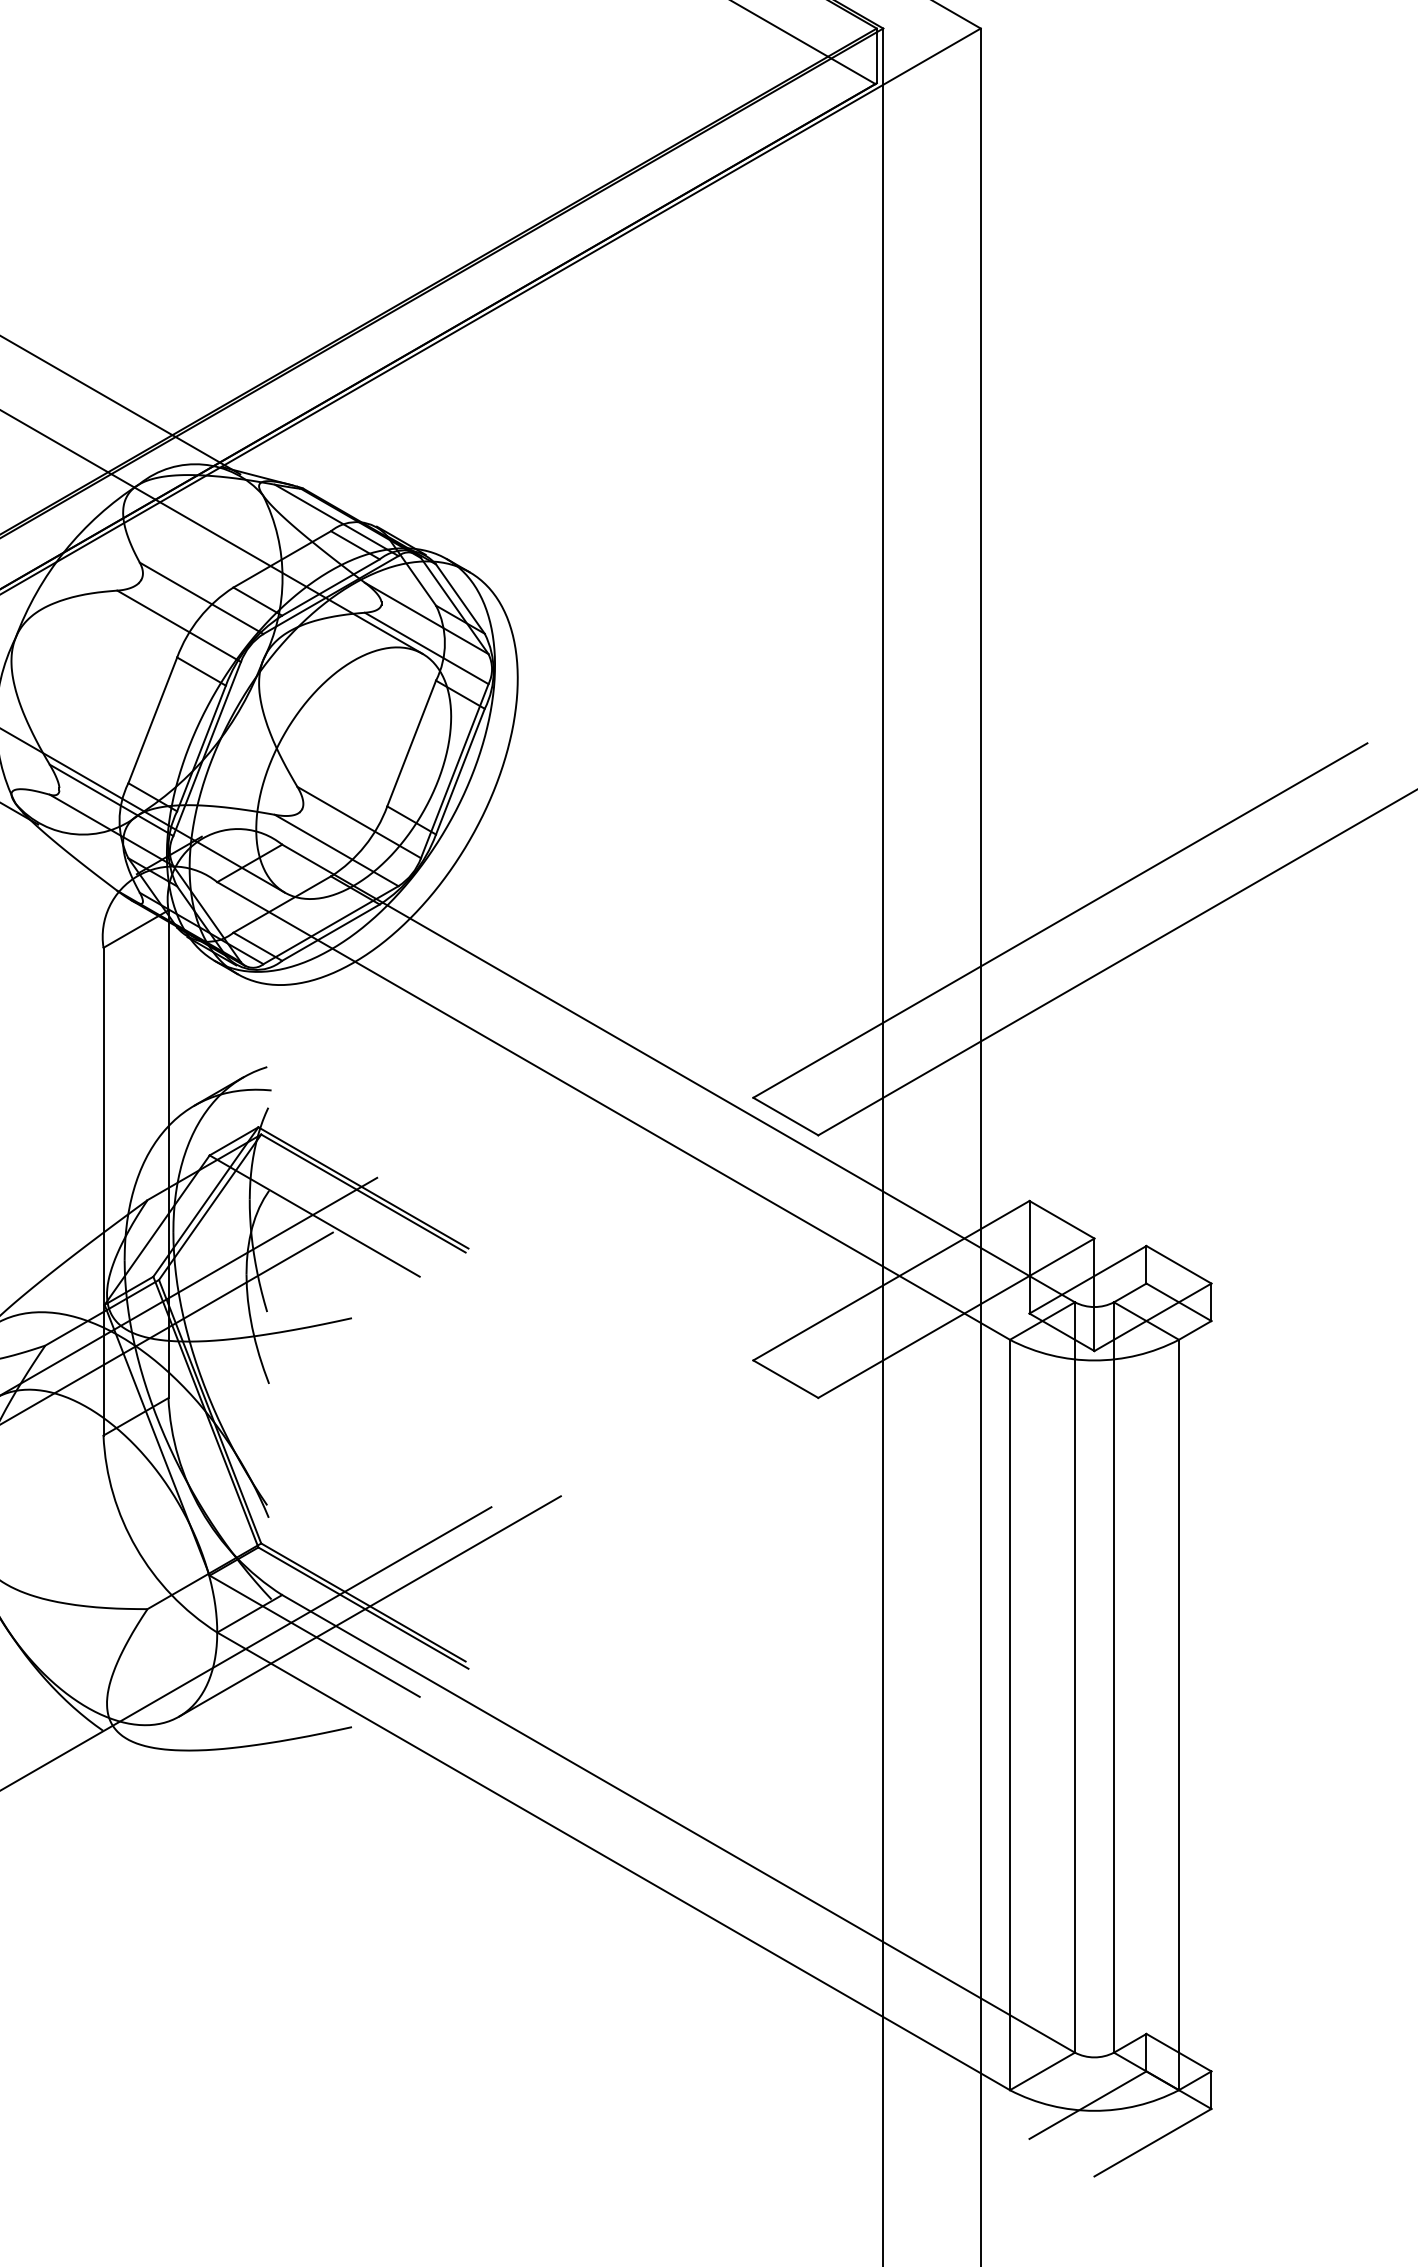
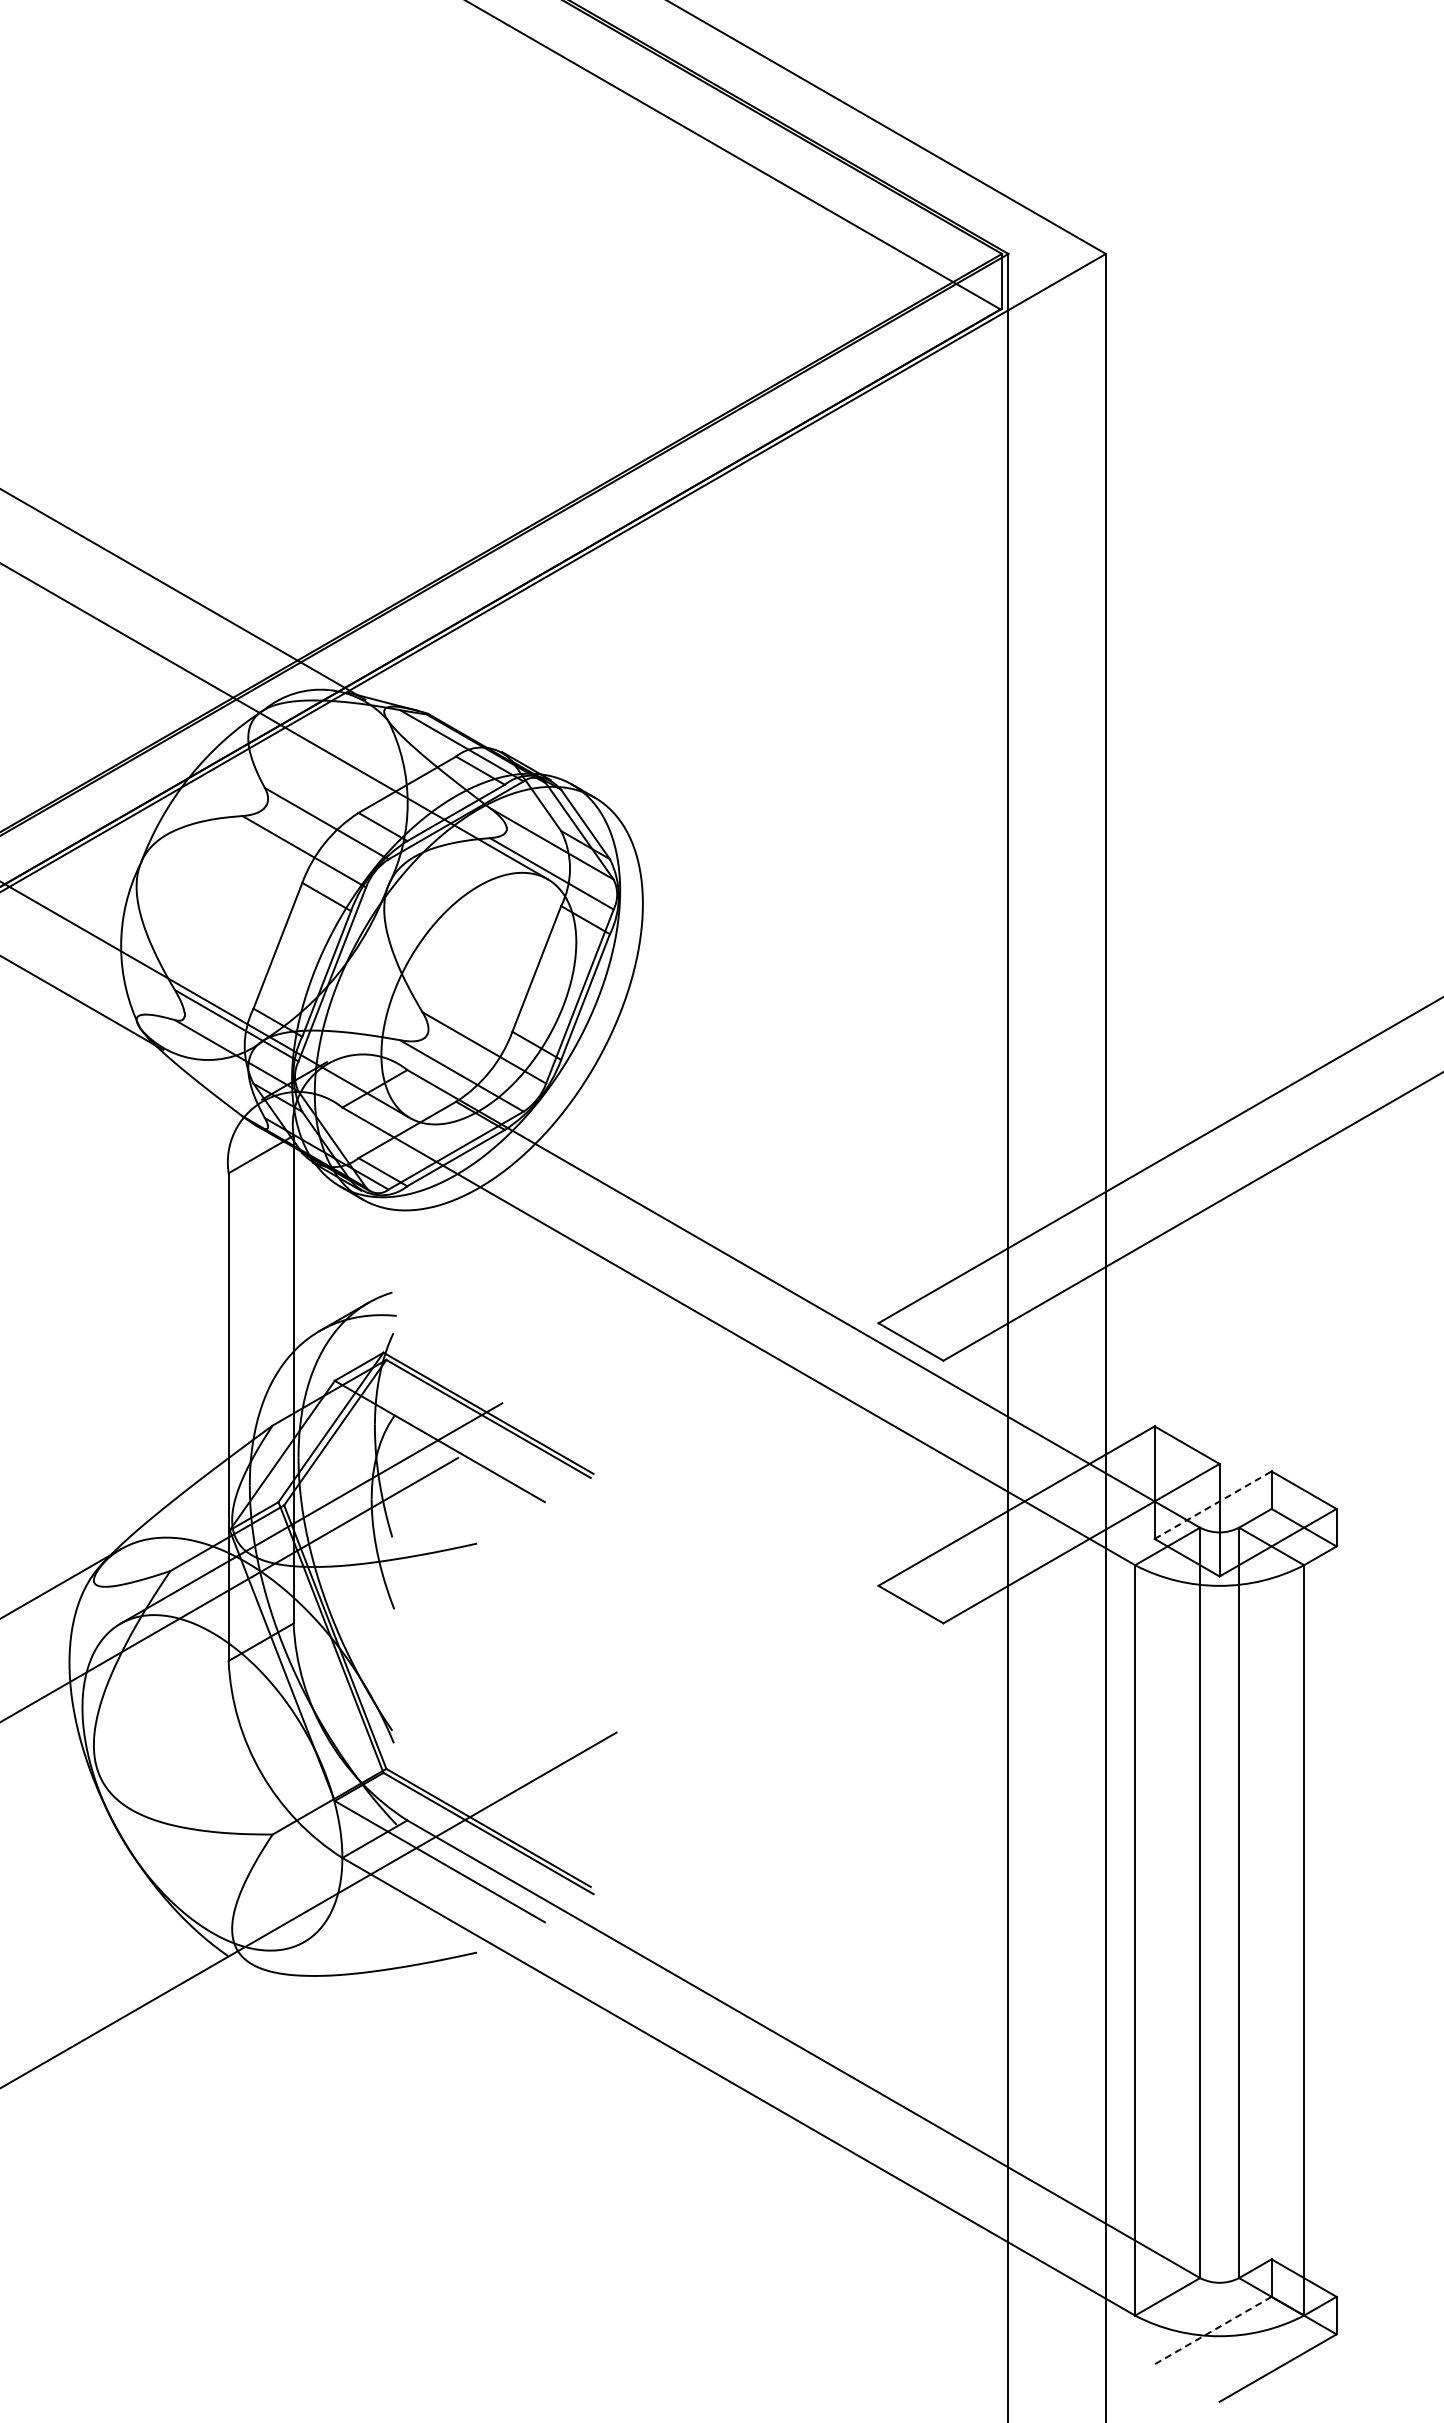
line: (1088, 1280) -> (1213, 1505), solid -> dashed
line: (370, 1606) -> (495, 1831), removed
line: (1088, 2105) -> (1213, 2330), solid -> dashed

